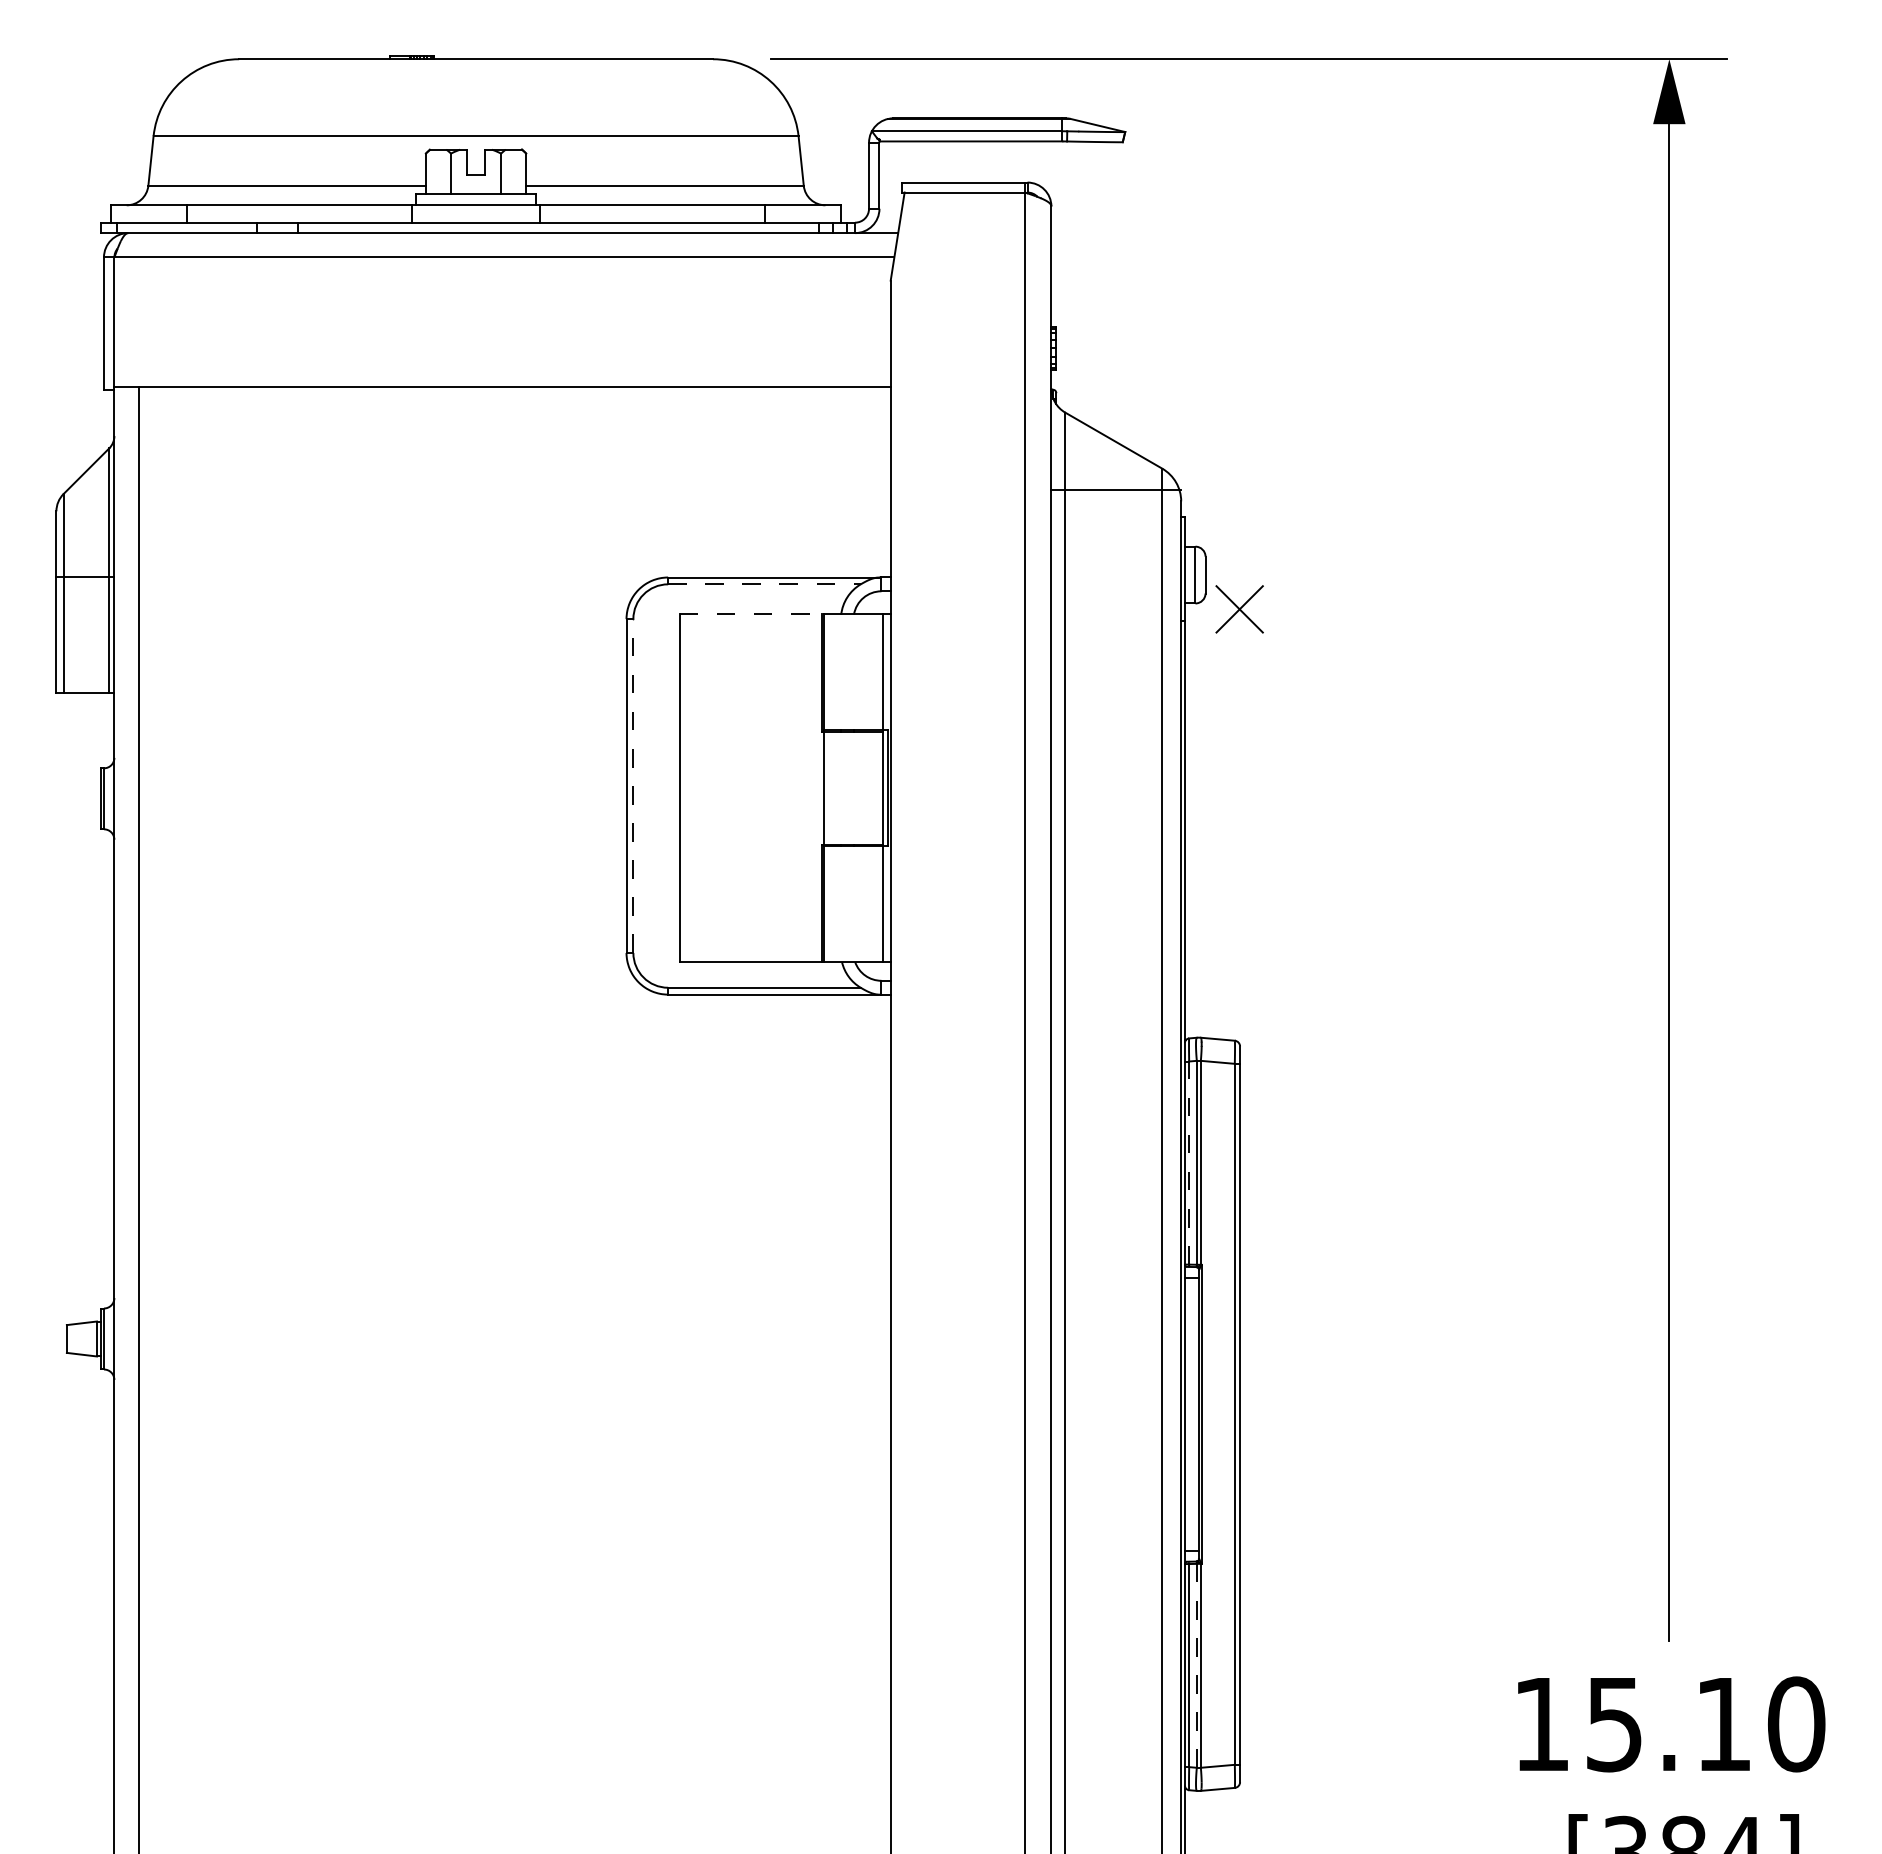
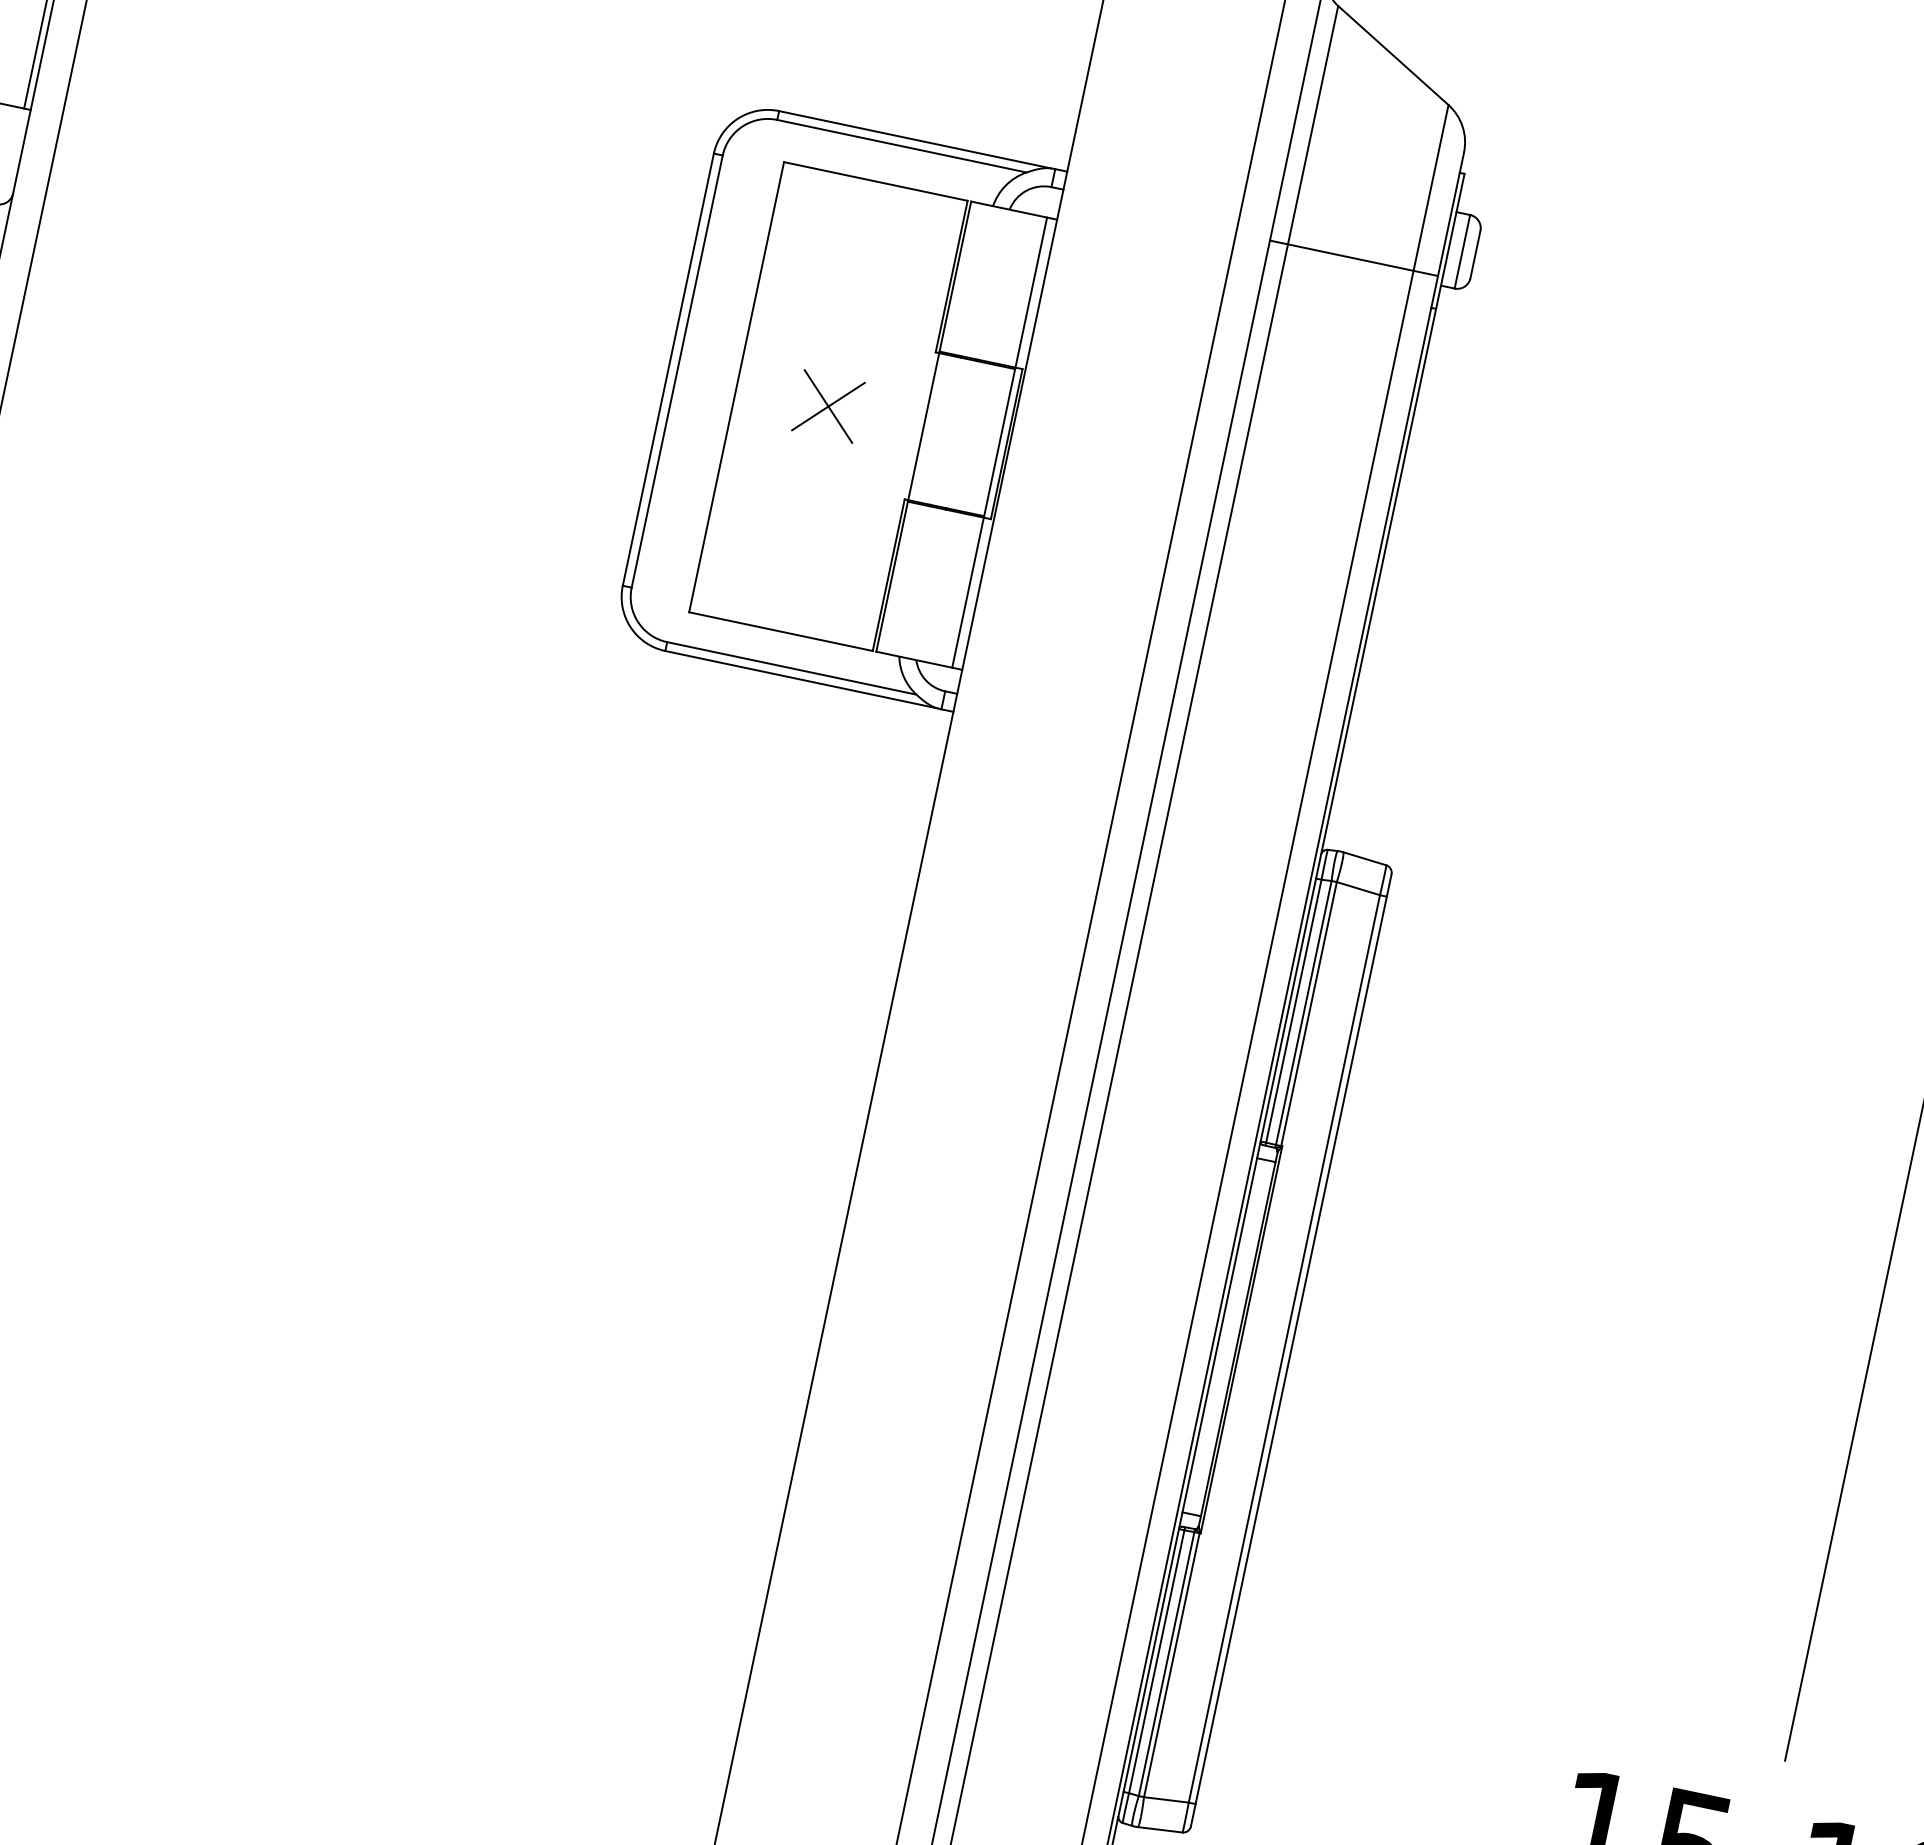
line: (1116, 489) -> (1354, 257), moved
line: (764, 584) -> (901, 146), dashed -> solid
part: (1239, 609) -> (828, 406), moved
line: (750, 614) -> (875, 181), dashed -> solid
line: (633, 786) -> (677, 372), dashed -> solid
line: (1189, 1163) -> (1294, 1011), dashed -> solid
line: (1196, 1665) -> (1166, 1663), dashed -> solid

